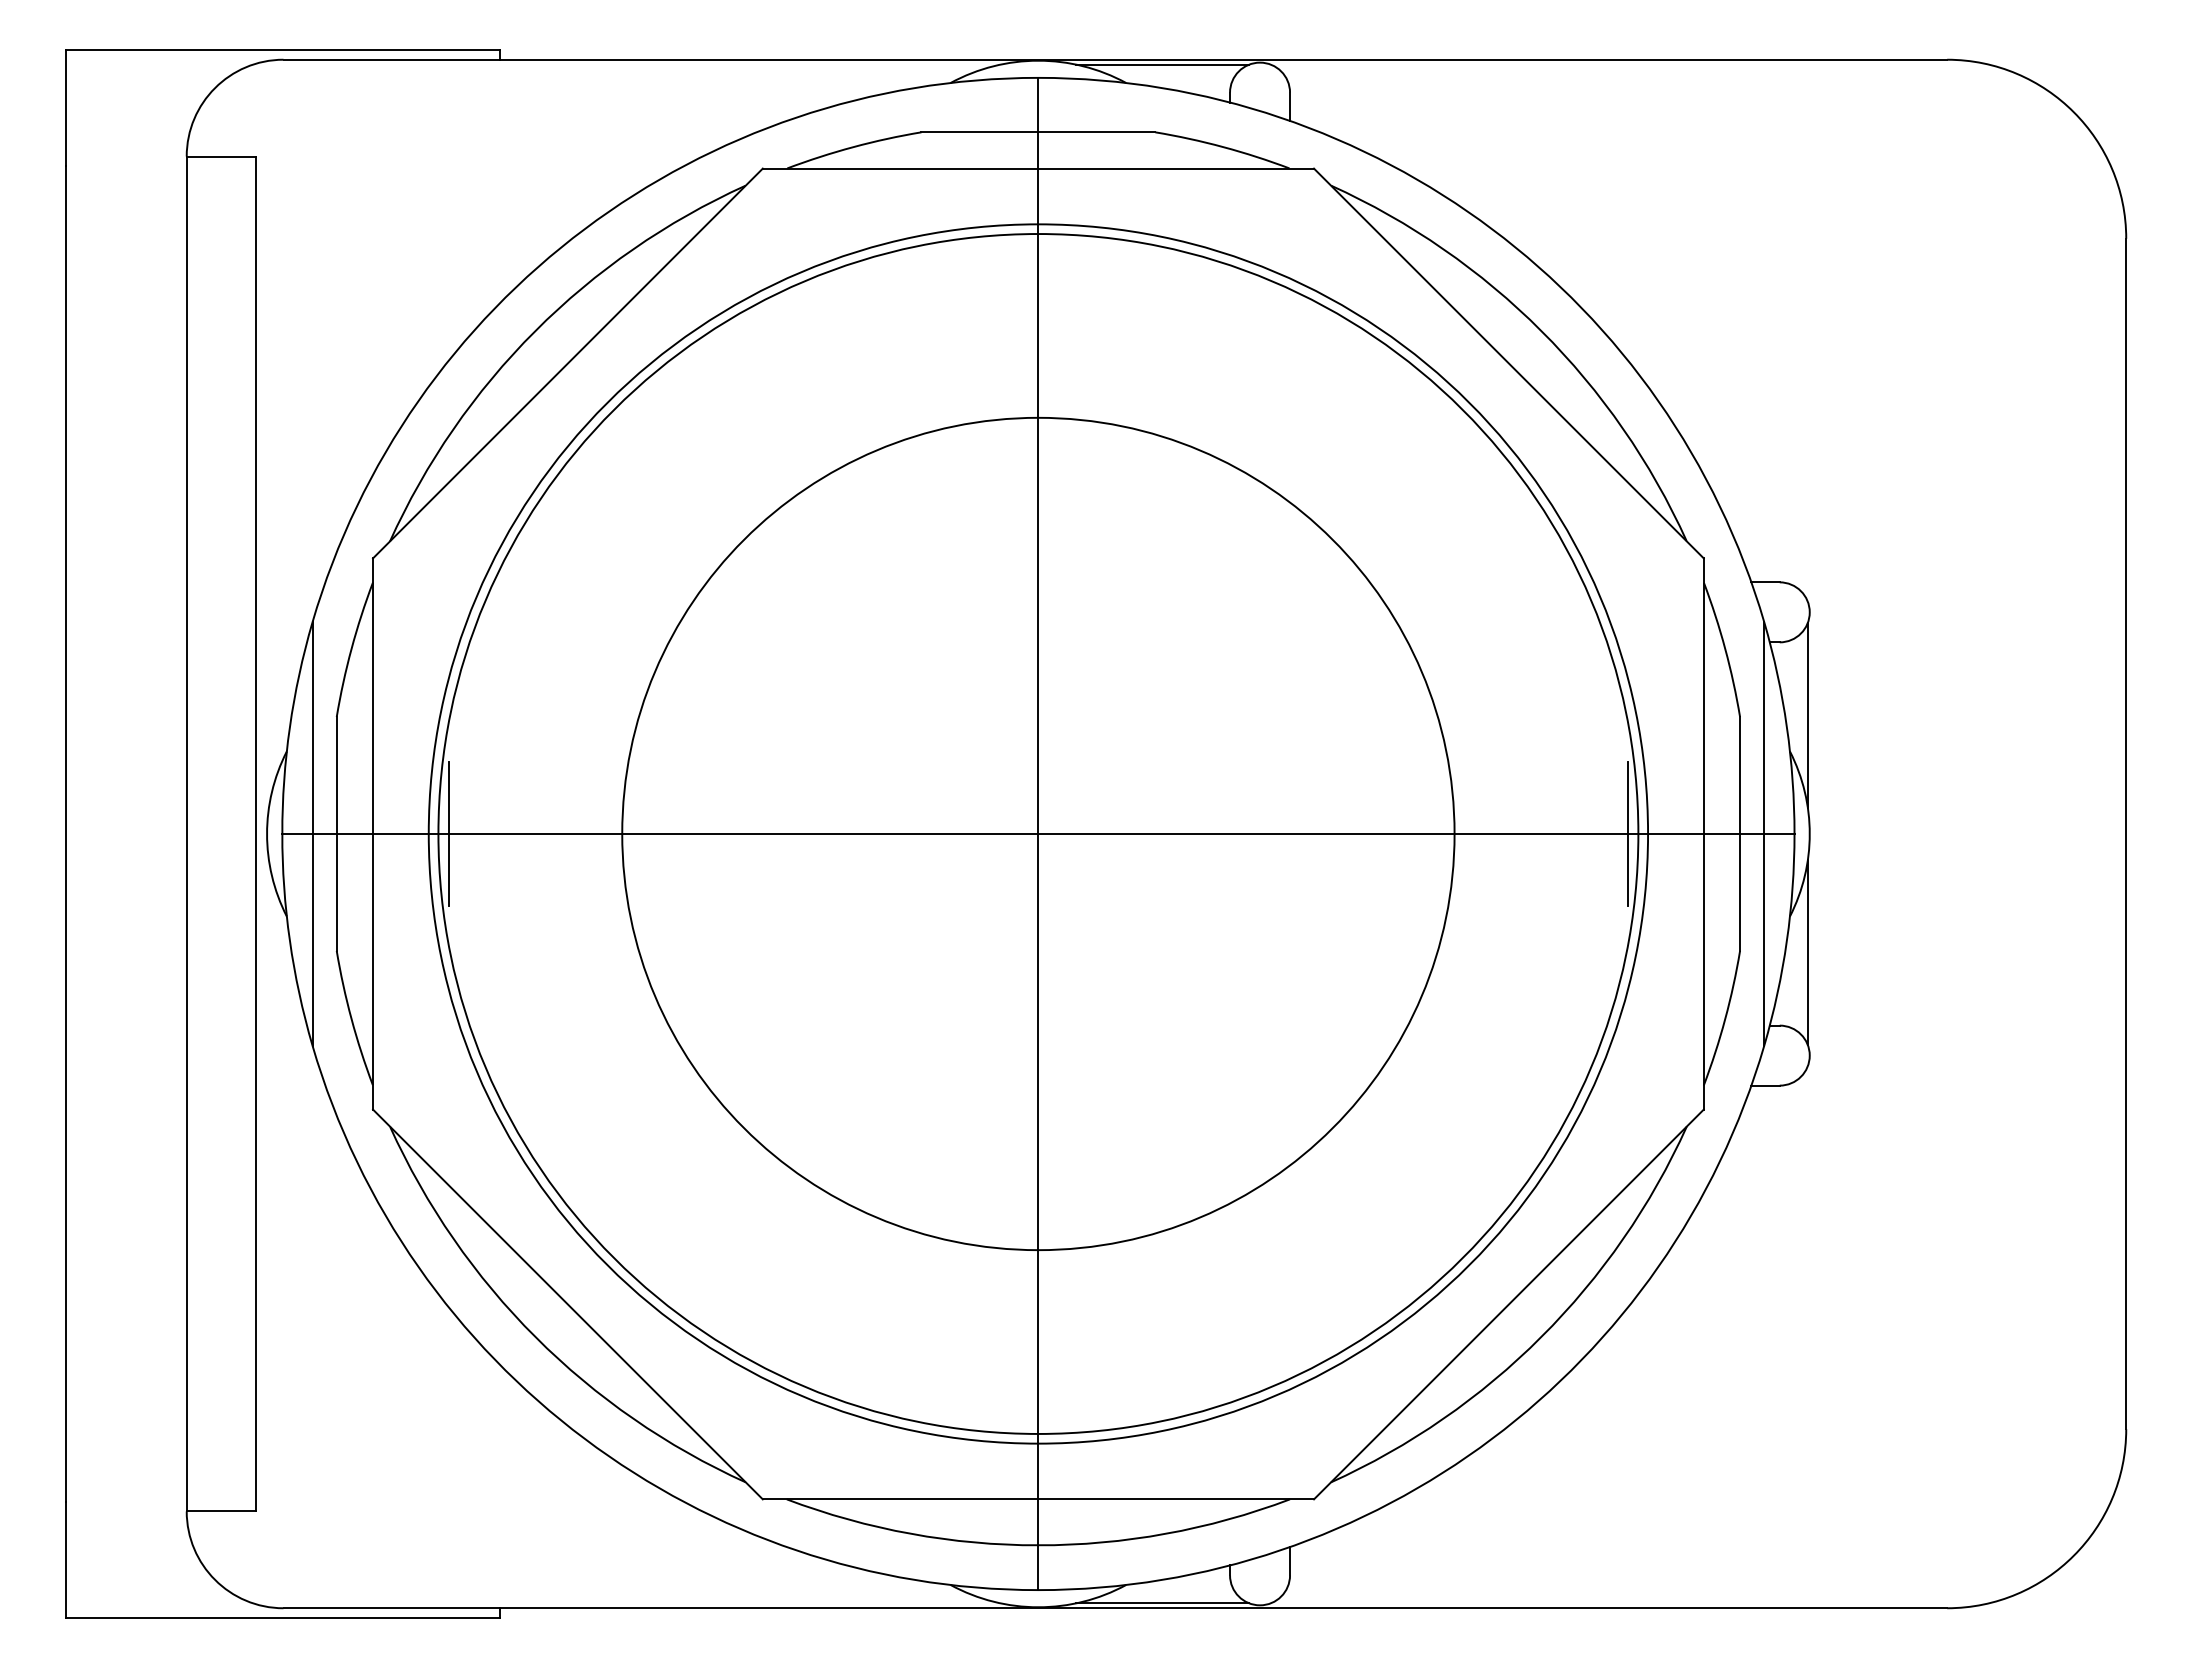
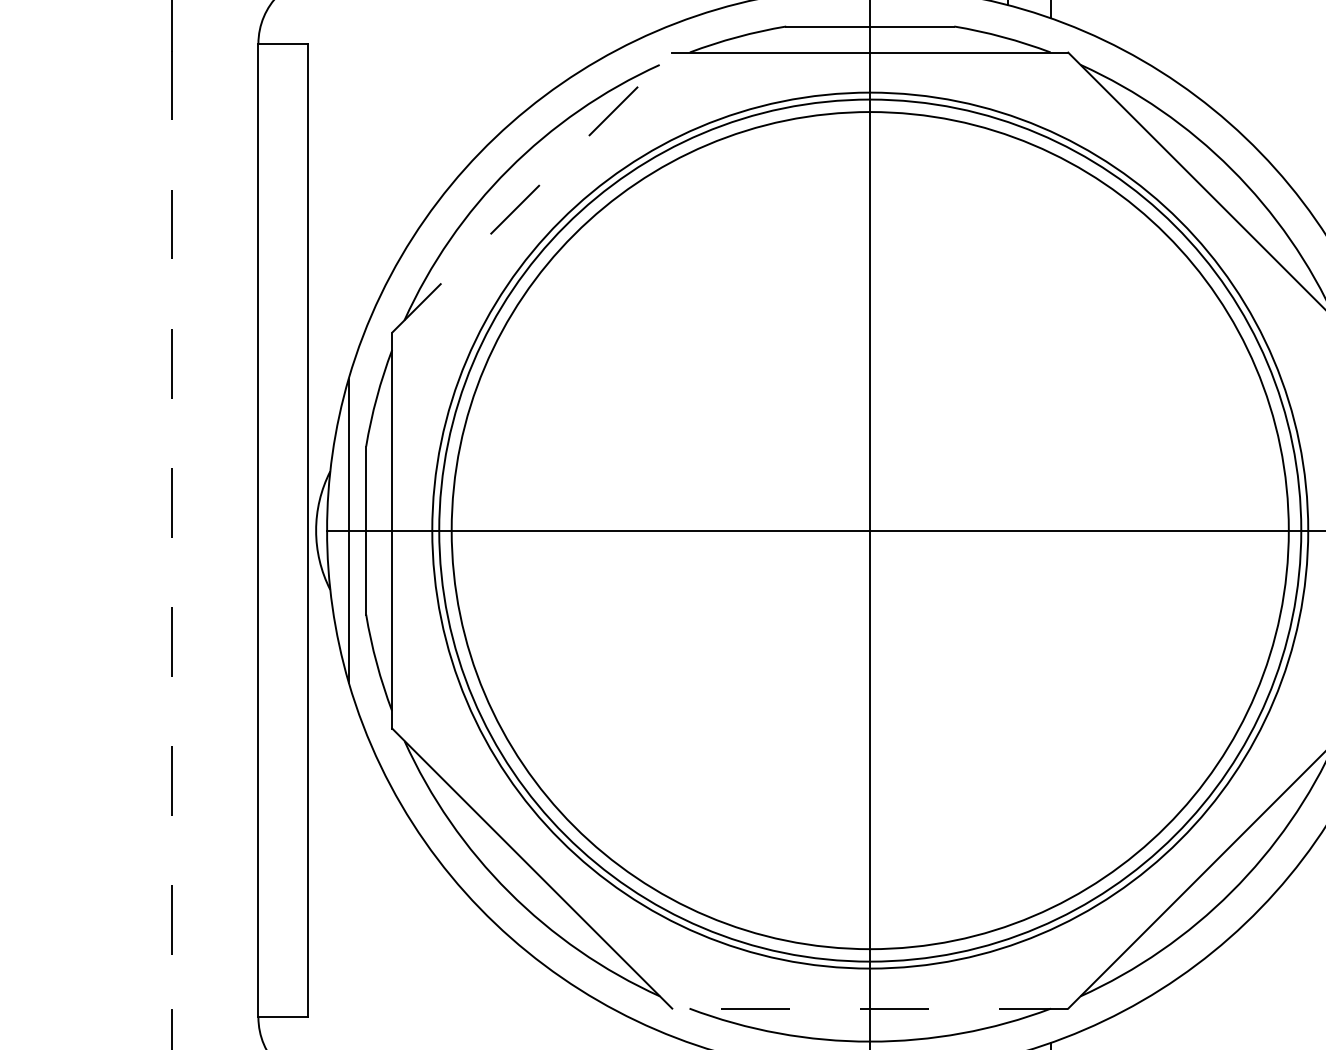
line: (567, 363) -> (531, 192), solid -> dashed
line: (65, 833) -> (171, 530), solid -> dashed
line: (449, 833) -> (447, 530), removed
circle: (1038, 833) -> (870, 530), size x1.4
line: (1627, 833) -> (1293, 530), removed
line: (1038, 1499) -> (870, 1008), solid -> dashed

